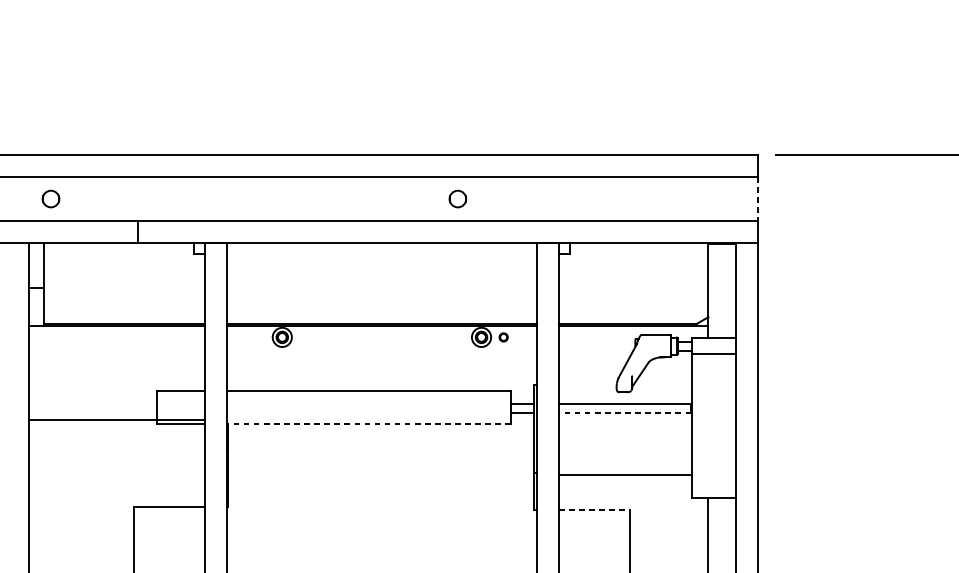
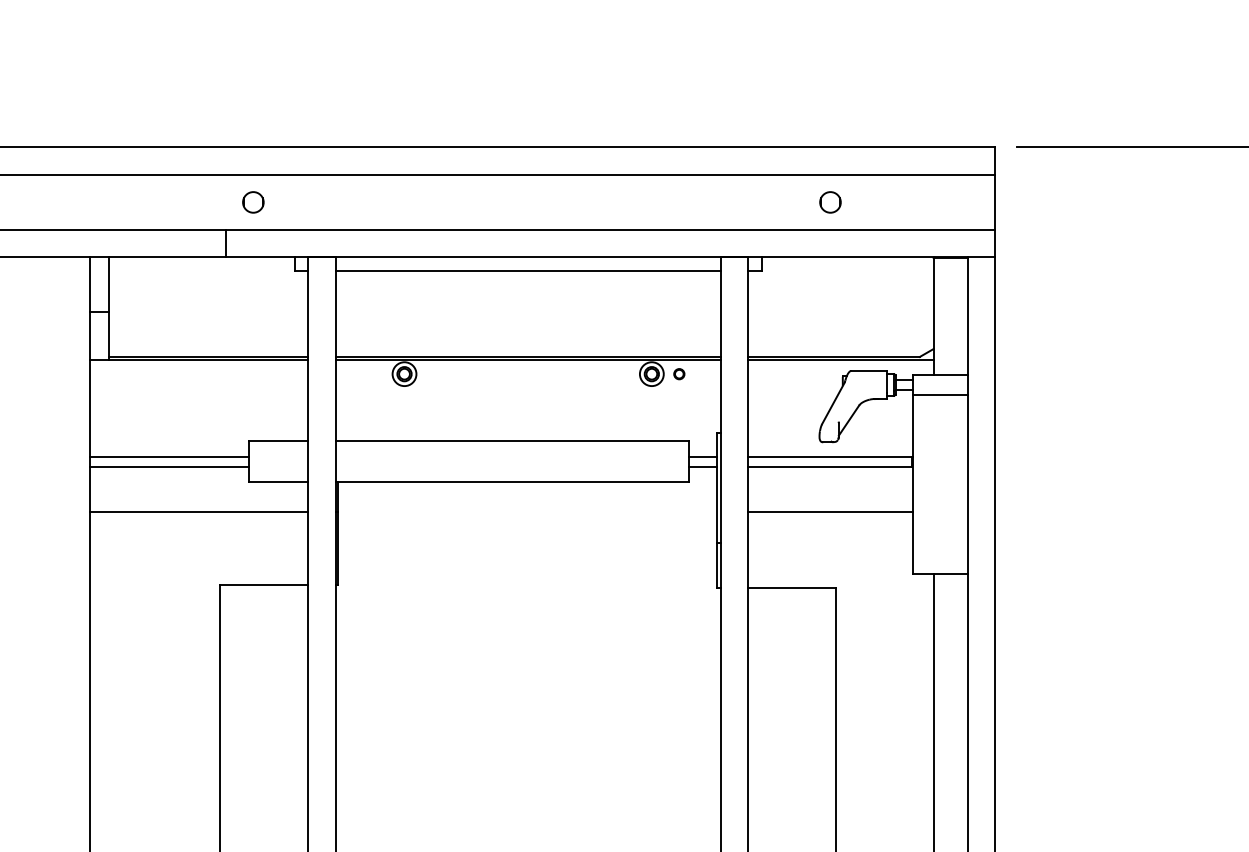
circle: (51, 199) -> (253, 202), moved
circle: (457, 199) -> (830, 202), moved
line: (758, 199) -> (995, 202), dashed -> solid
line: (381, 254) -> (527, 271), added
line: (93, 404) -> (169, 457), added
line: (93, 412) -> (169, 467), added
line: (624, 412) -> (829, 467), dashed -> solid
line: (117, 419) -> (199, 512), moved
line: (368, 424) -> (511, 482), dashed -> solid
line: (625, 475) -> (830, 512), moved
line: (594, 510) -> (792, 588), dashed -> solid

